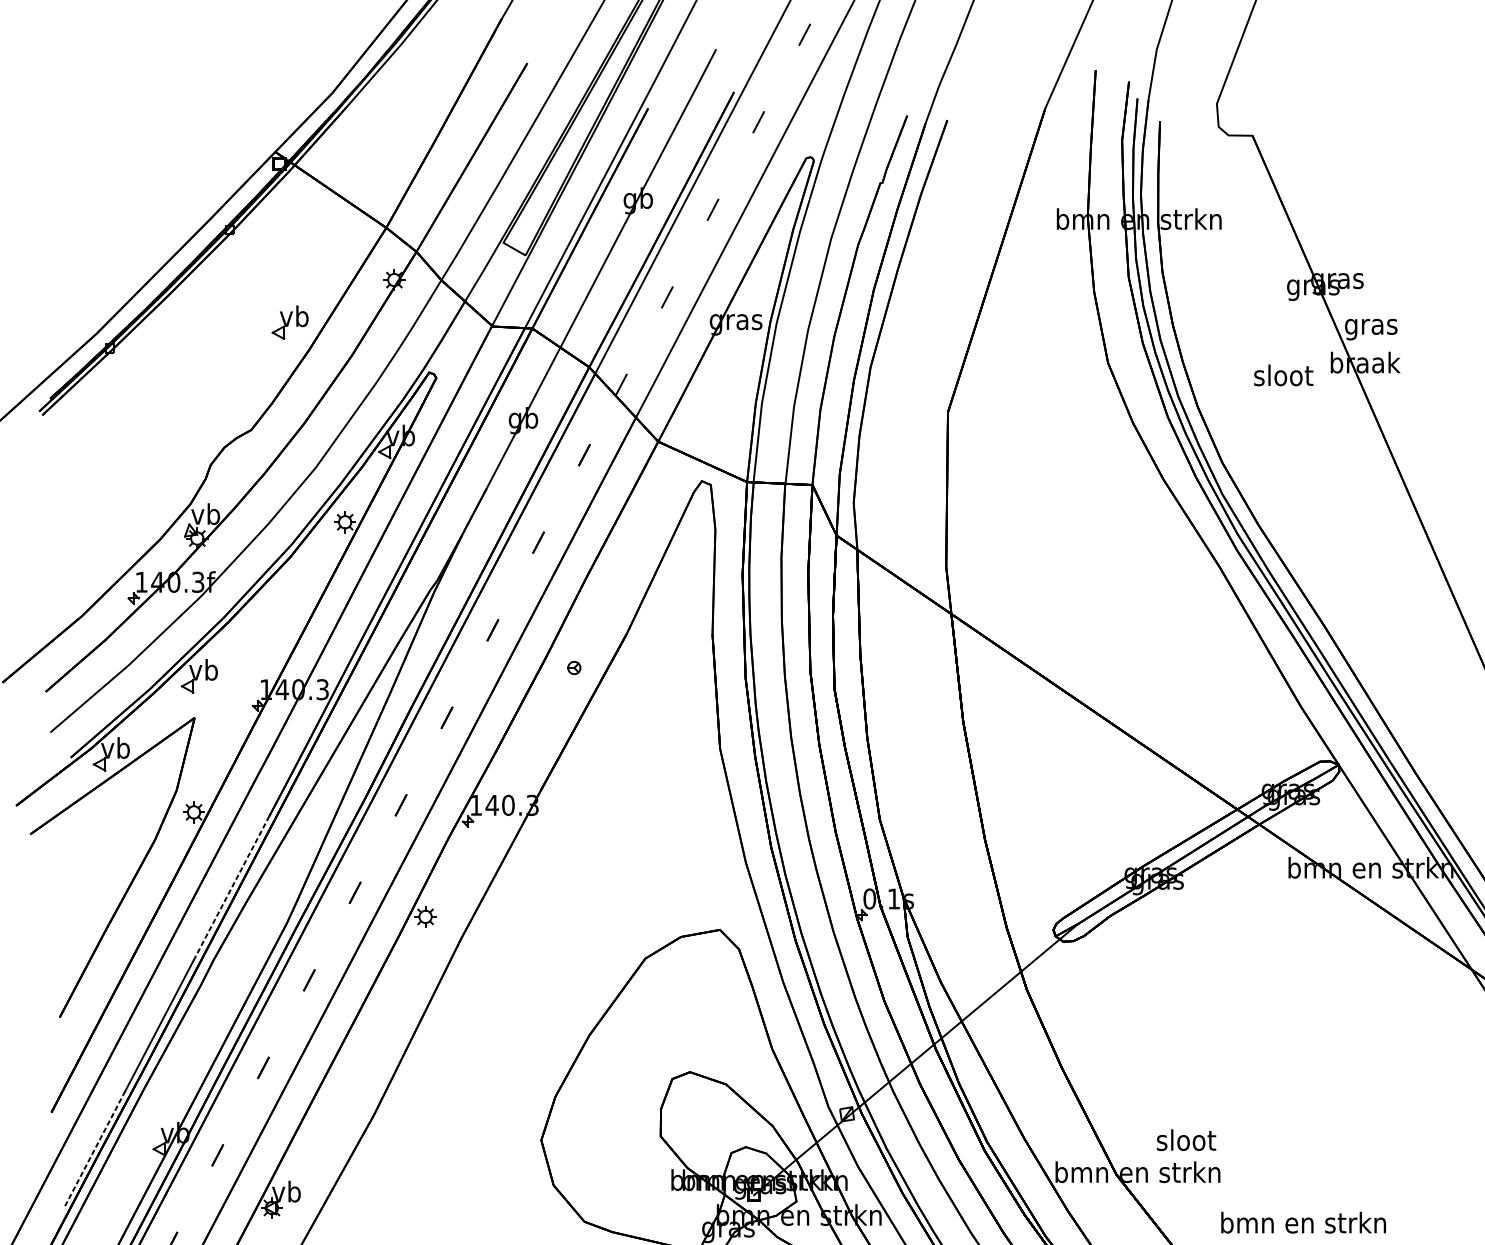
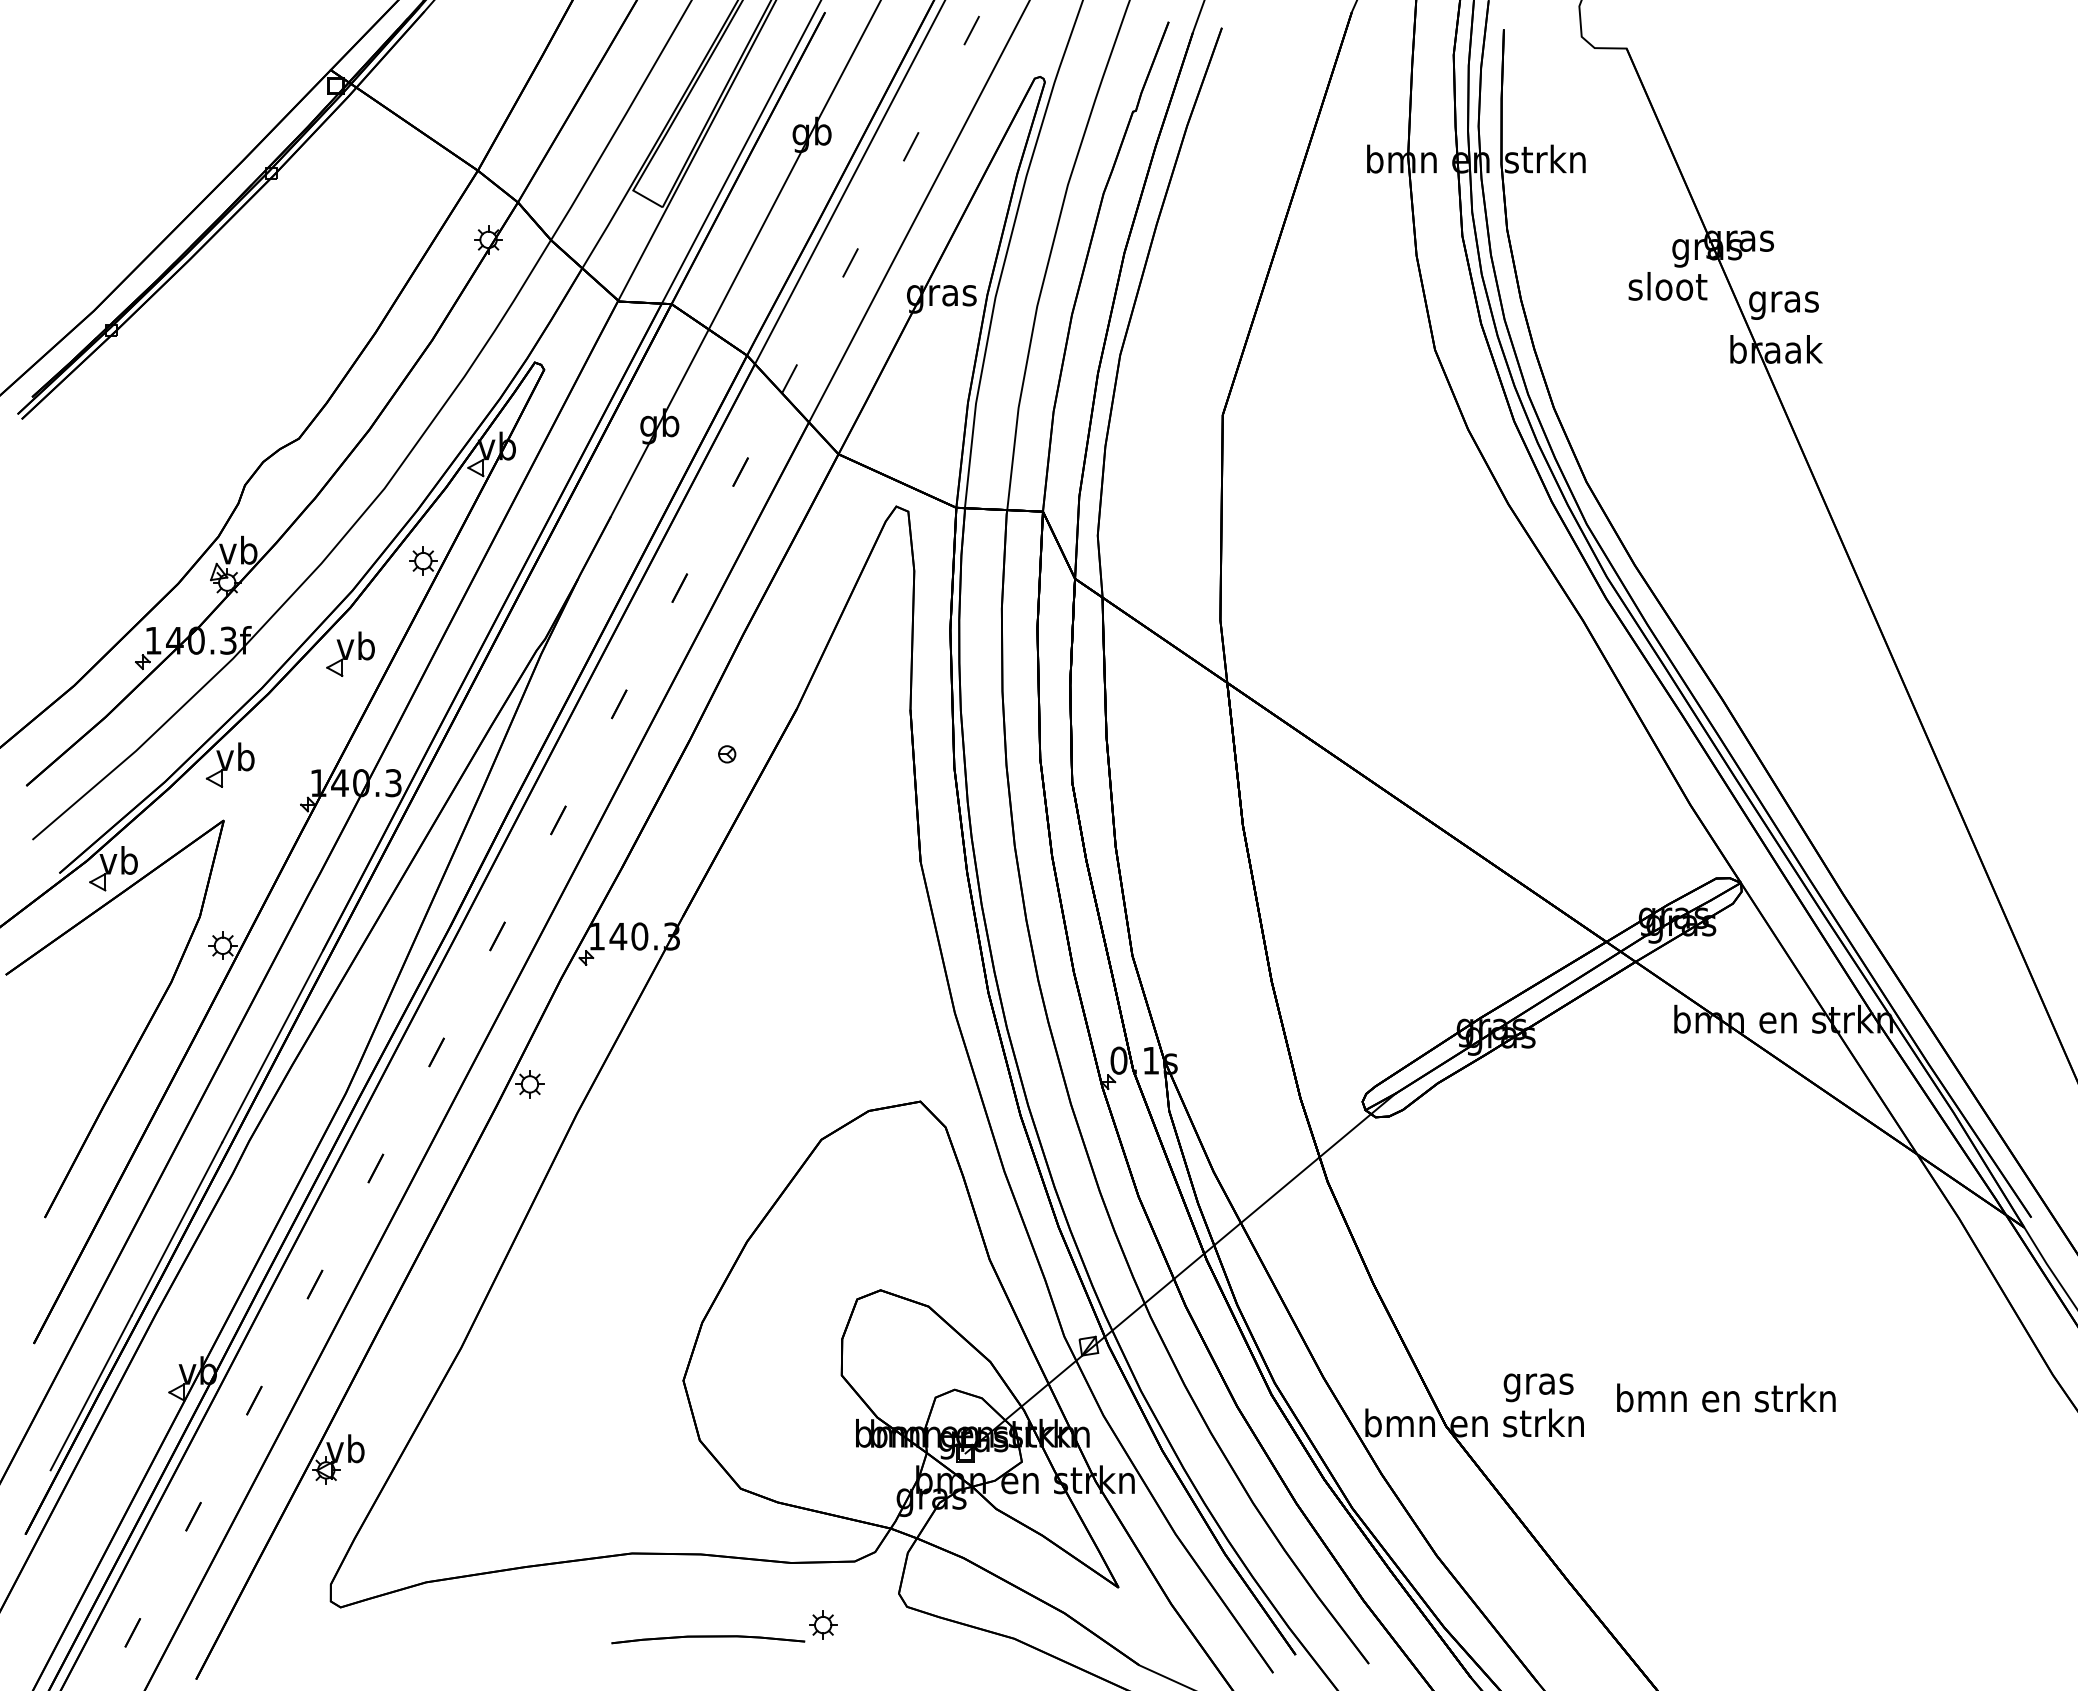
part: (290, 321) -> (350, 653), moved
text: (1283, 375) -> (1667, 286), moved
line: (231, 889) -> (272, 1047), dashed -> solid
text: (1186, 1143) -> (1538, 1384), sloot -> gras
line: (94, 1149) -> (90, 1393), dashed -> solid
text: (1303, 1222) -> (1726, 1397), moved

